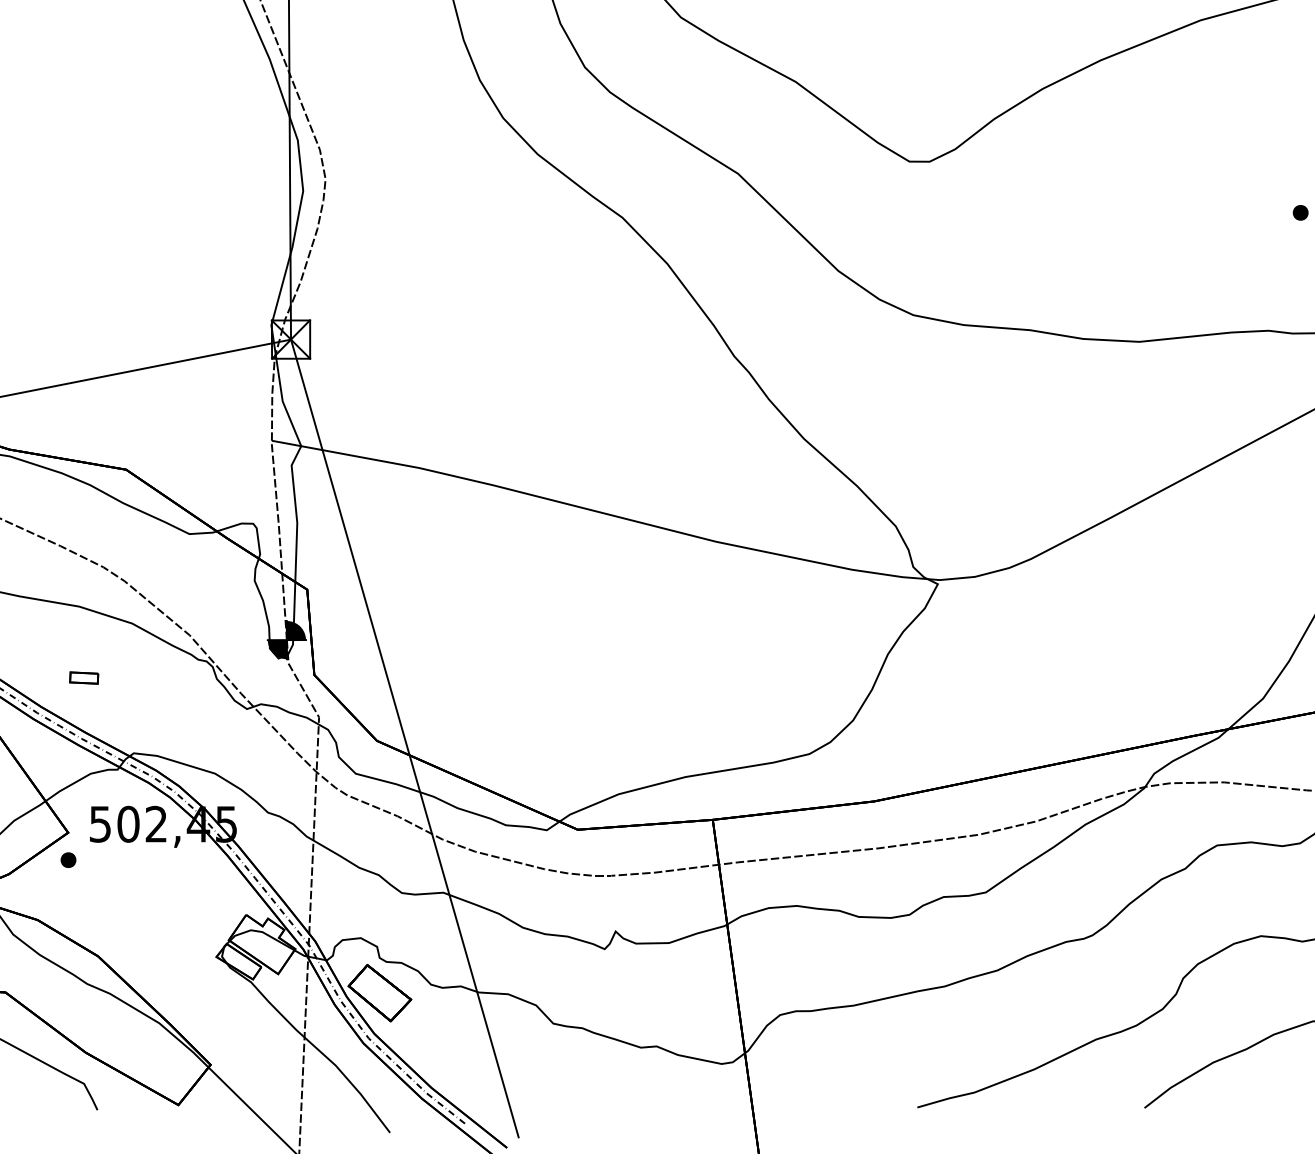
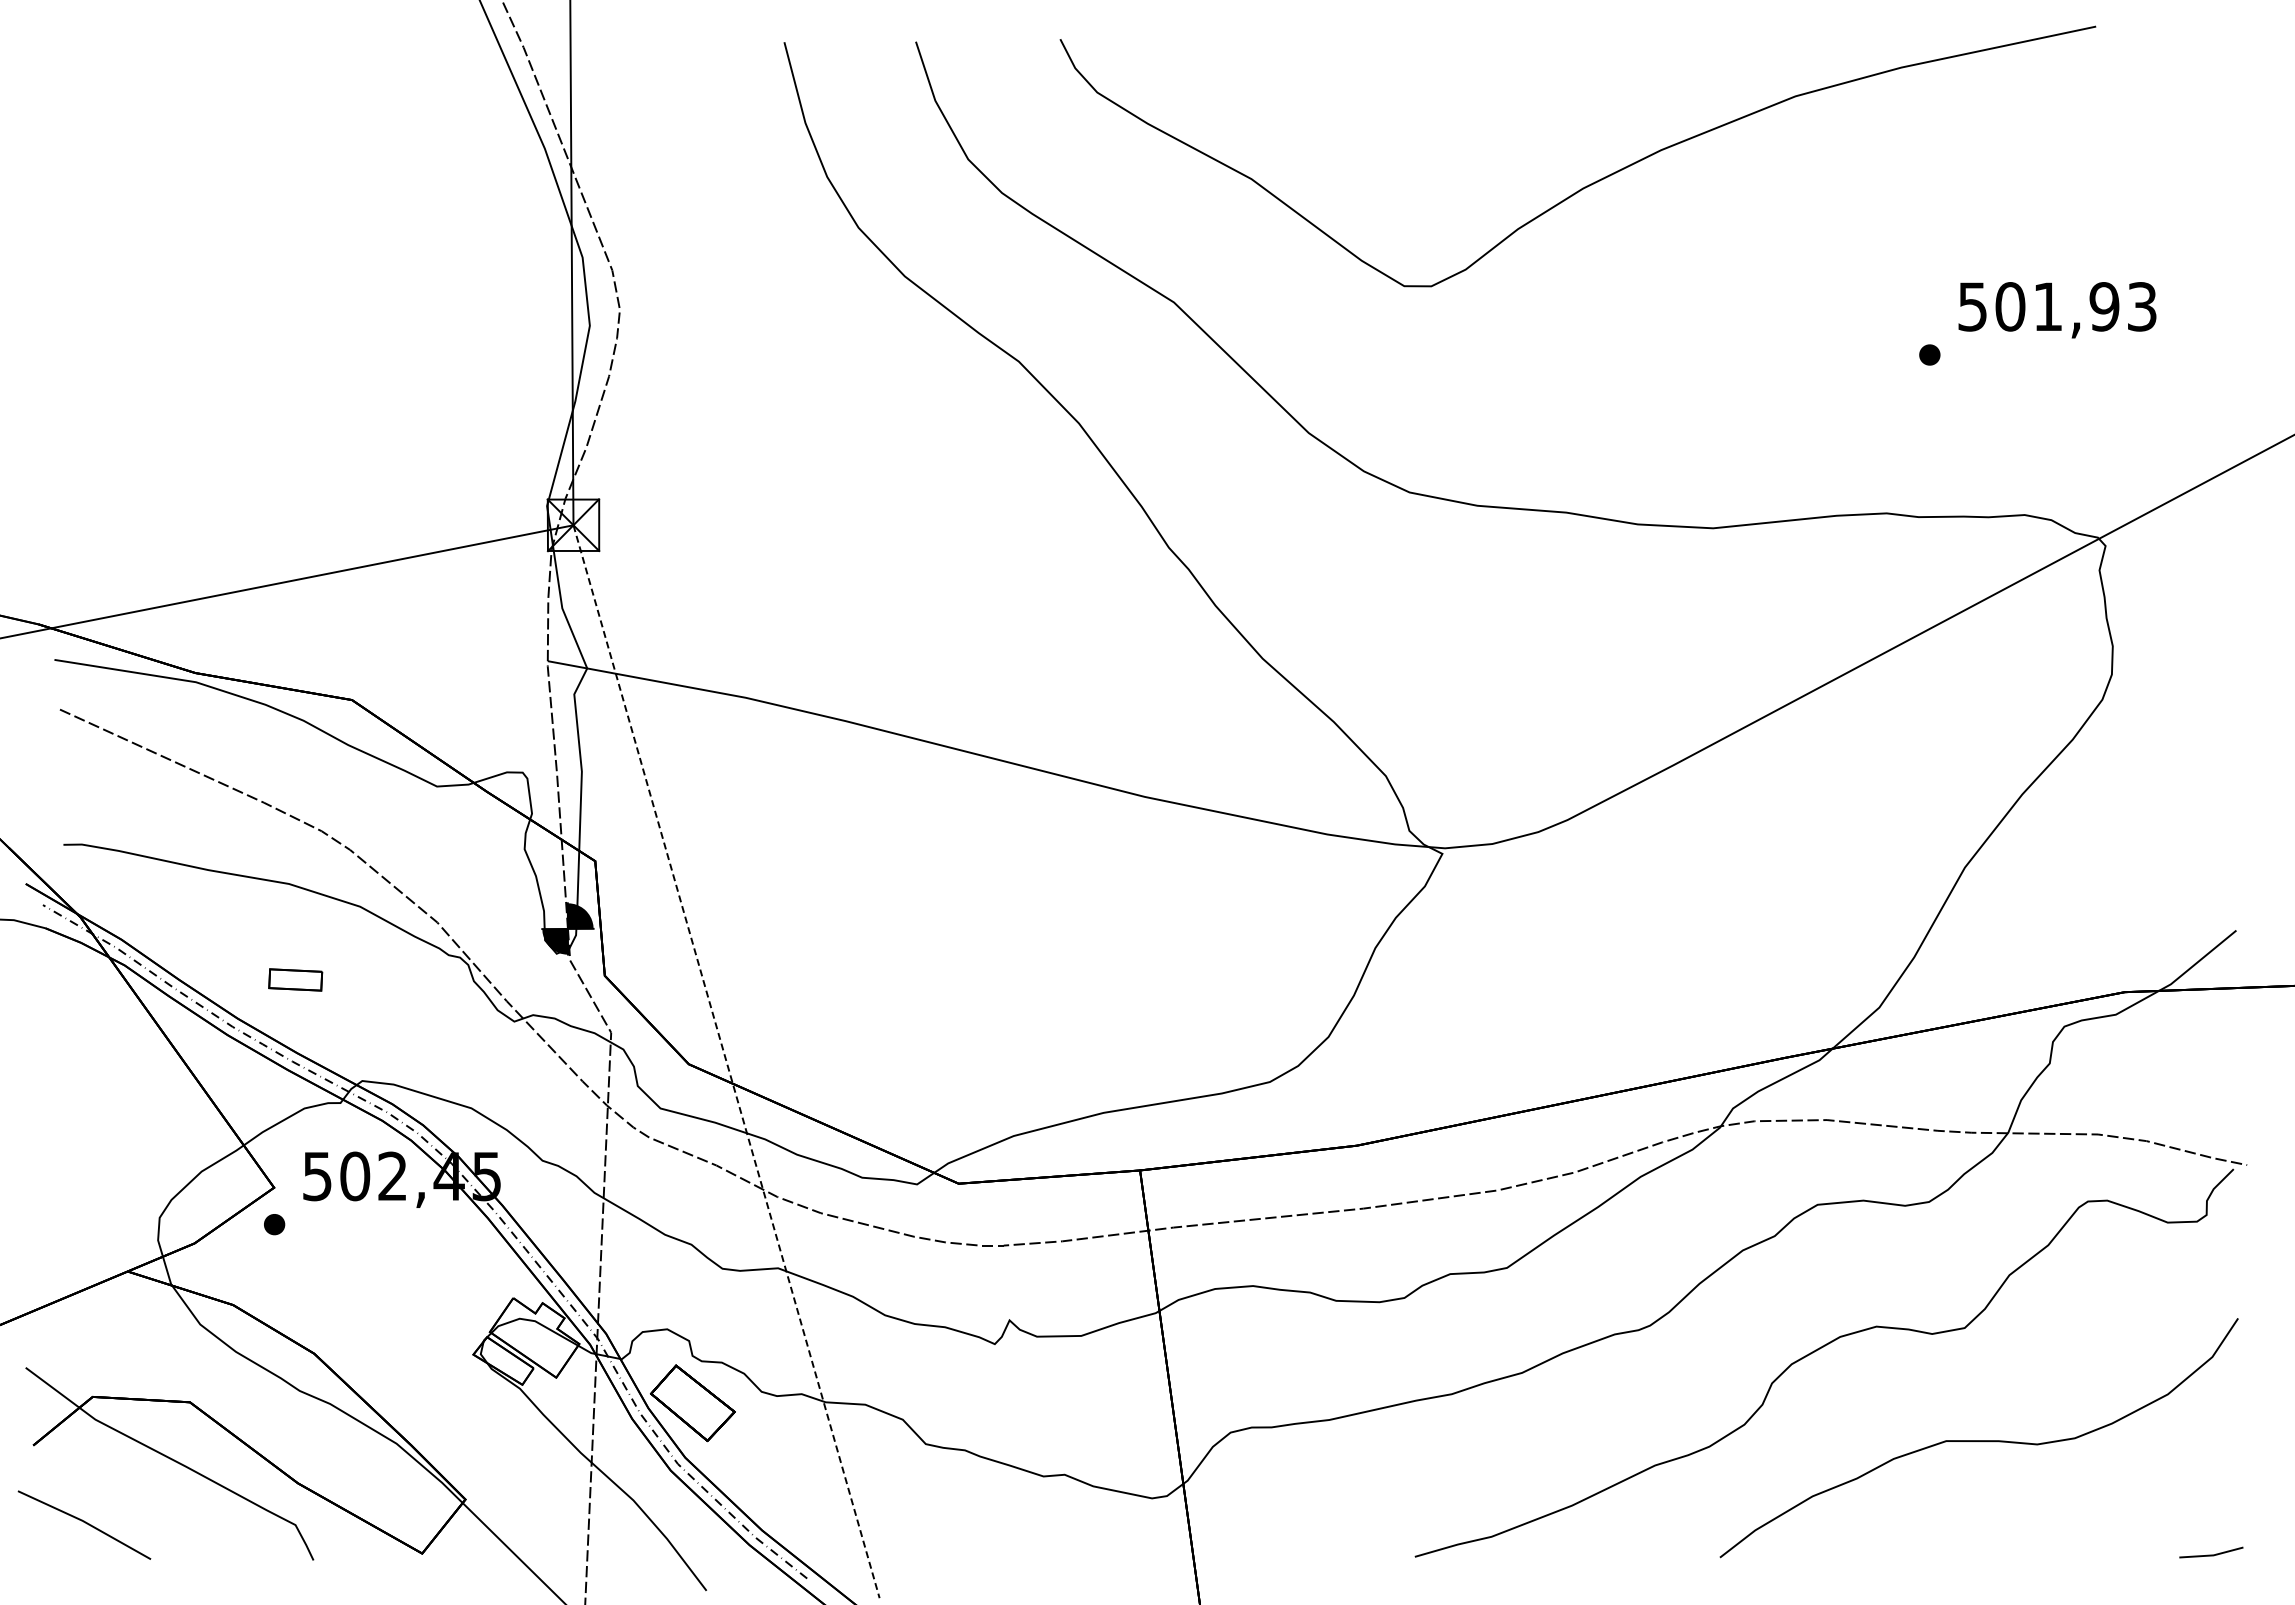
part: (84, 677) -> (295, 979), size x1.4
line: (404, 738) -> (726, 1061), solid -> dashed

